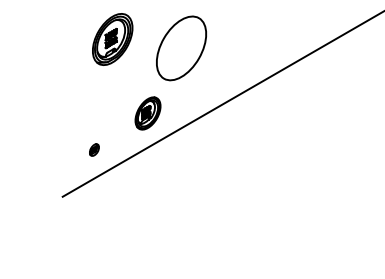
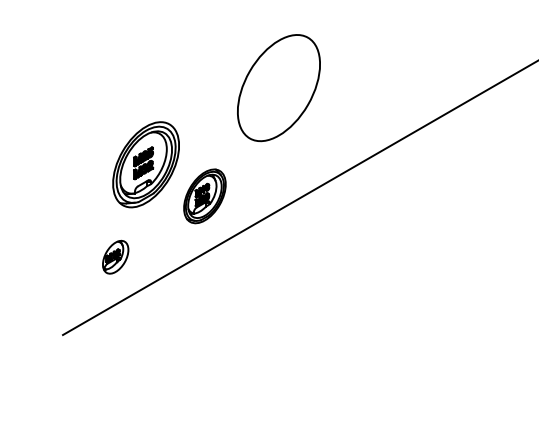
part: (112, 39) -> (145, 164), moved
part: (181, 48) -> (278, 88), moved
part: (94, 149) -> (115, 256), size x1.67

